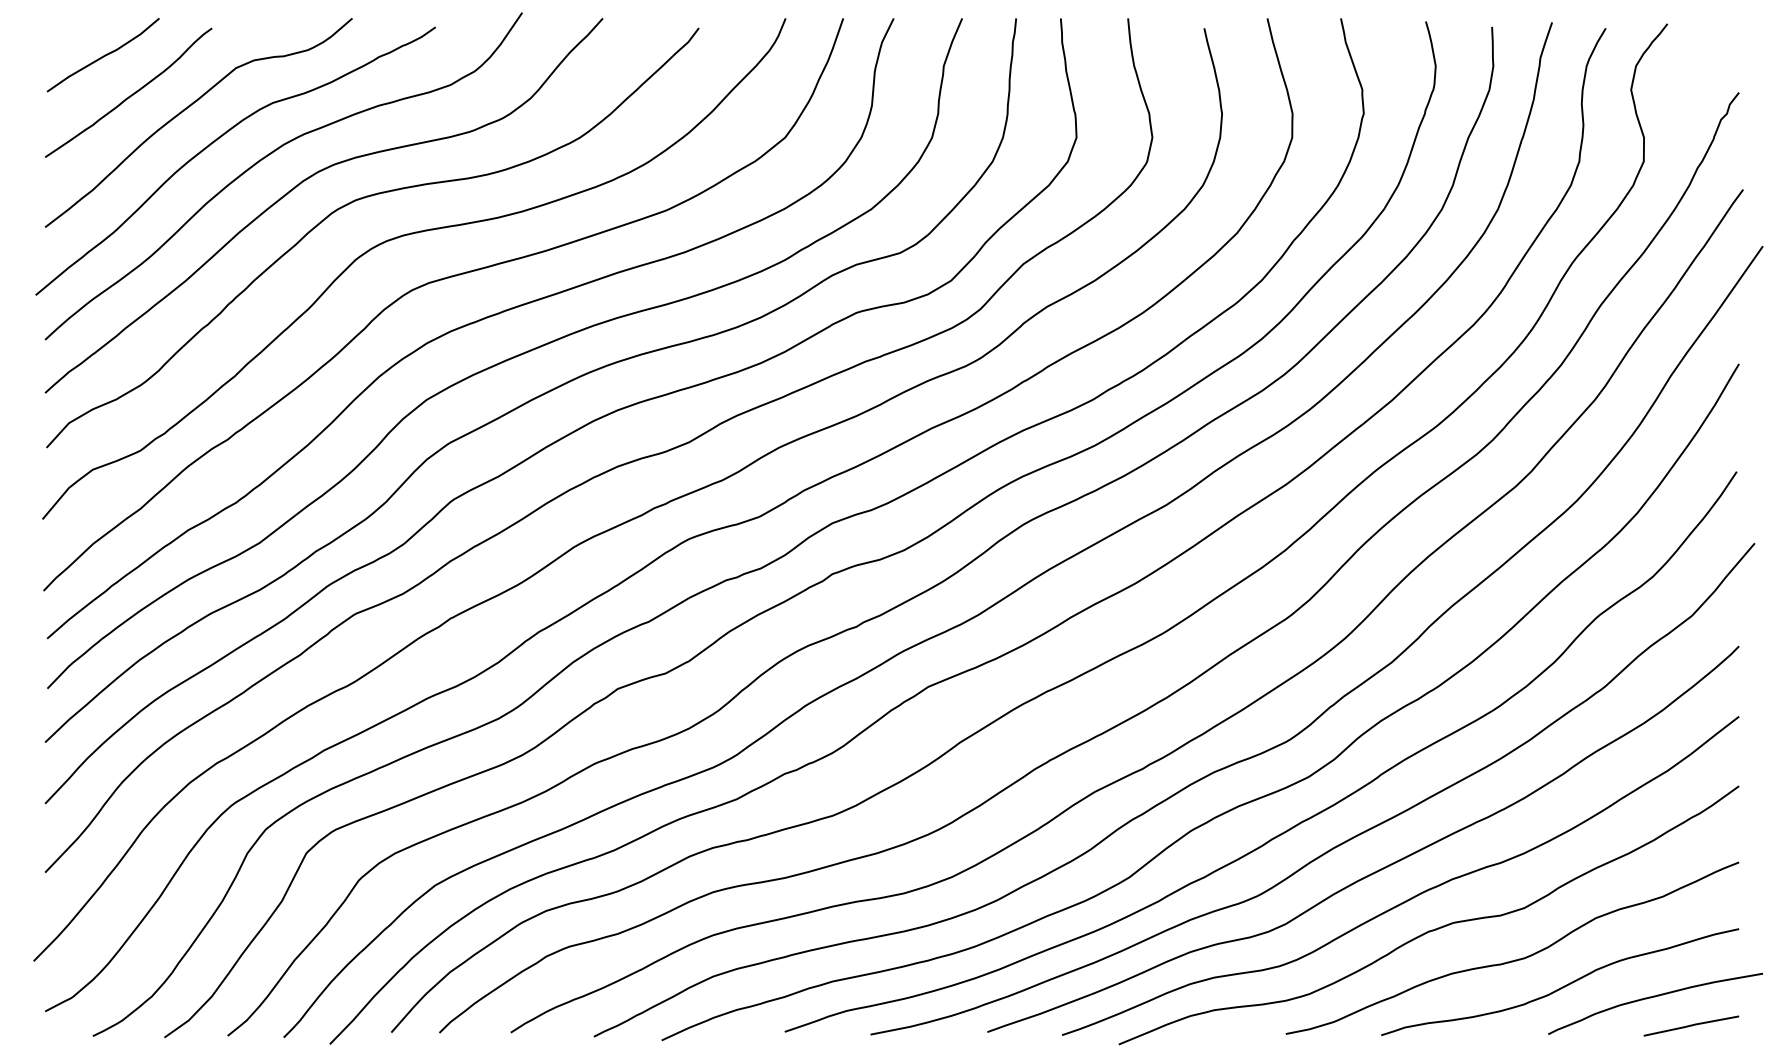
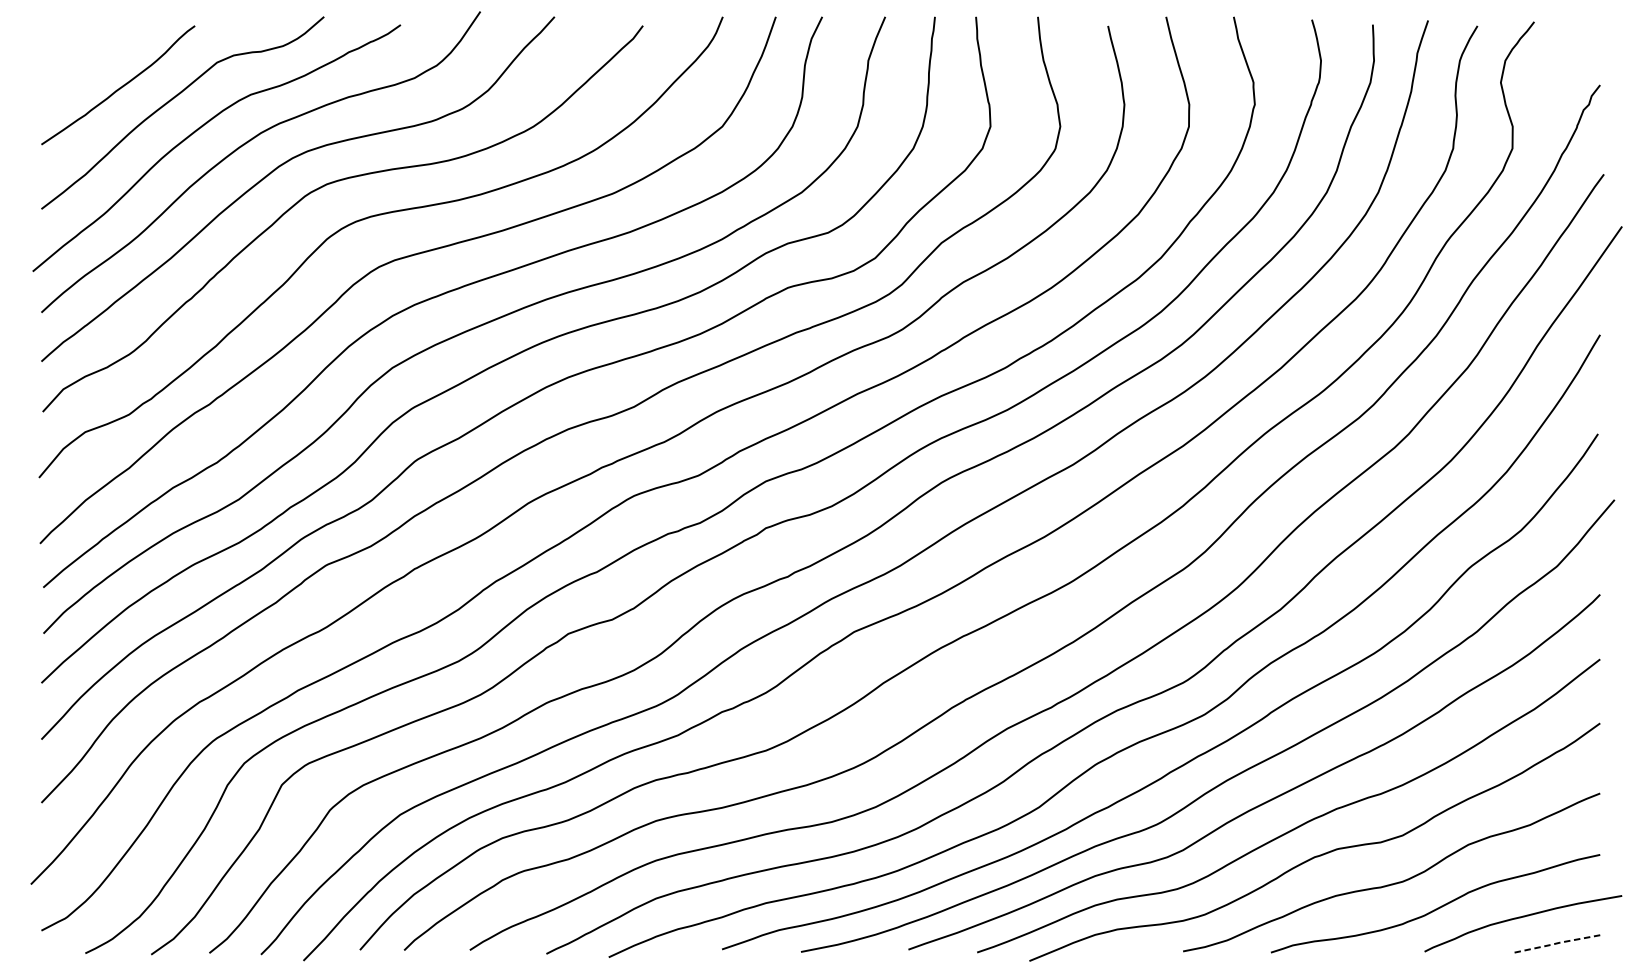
curve: (103, 55) -> (95, 50), removed
line: (1691, 1025) -> (1556, 943), solid -> dashed

